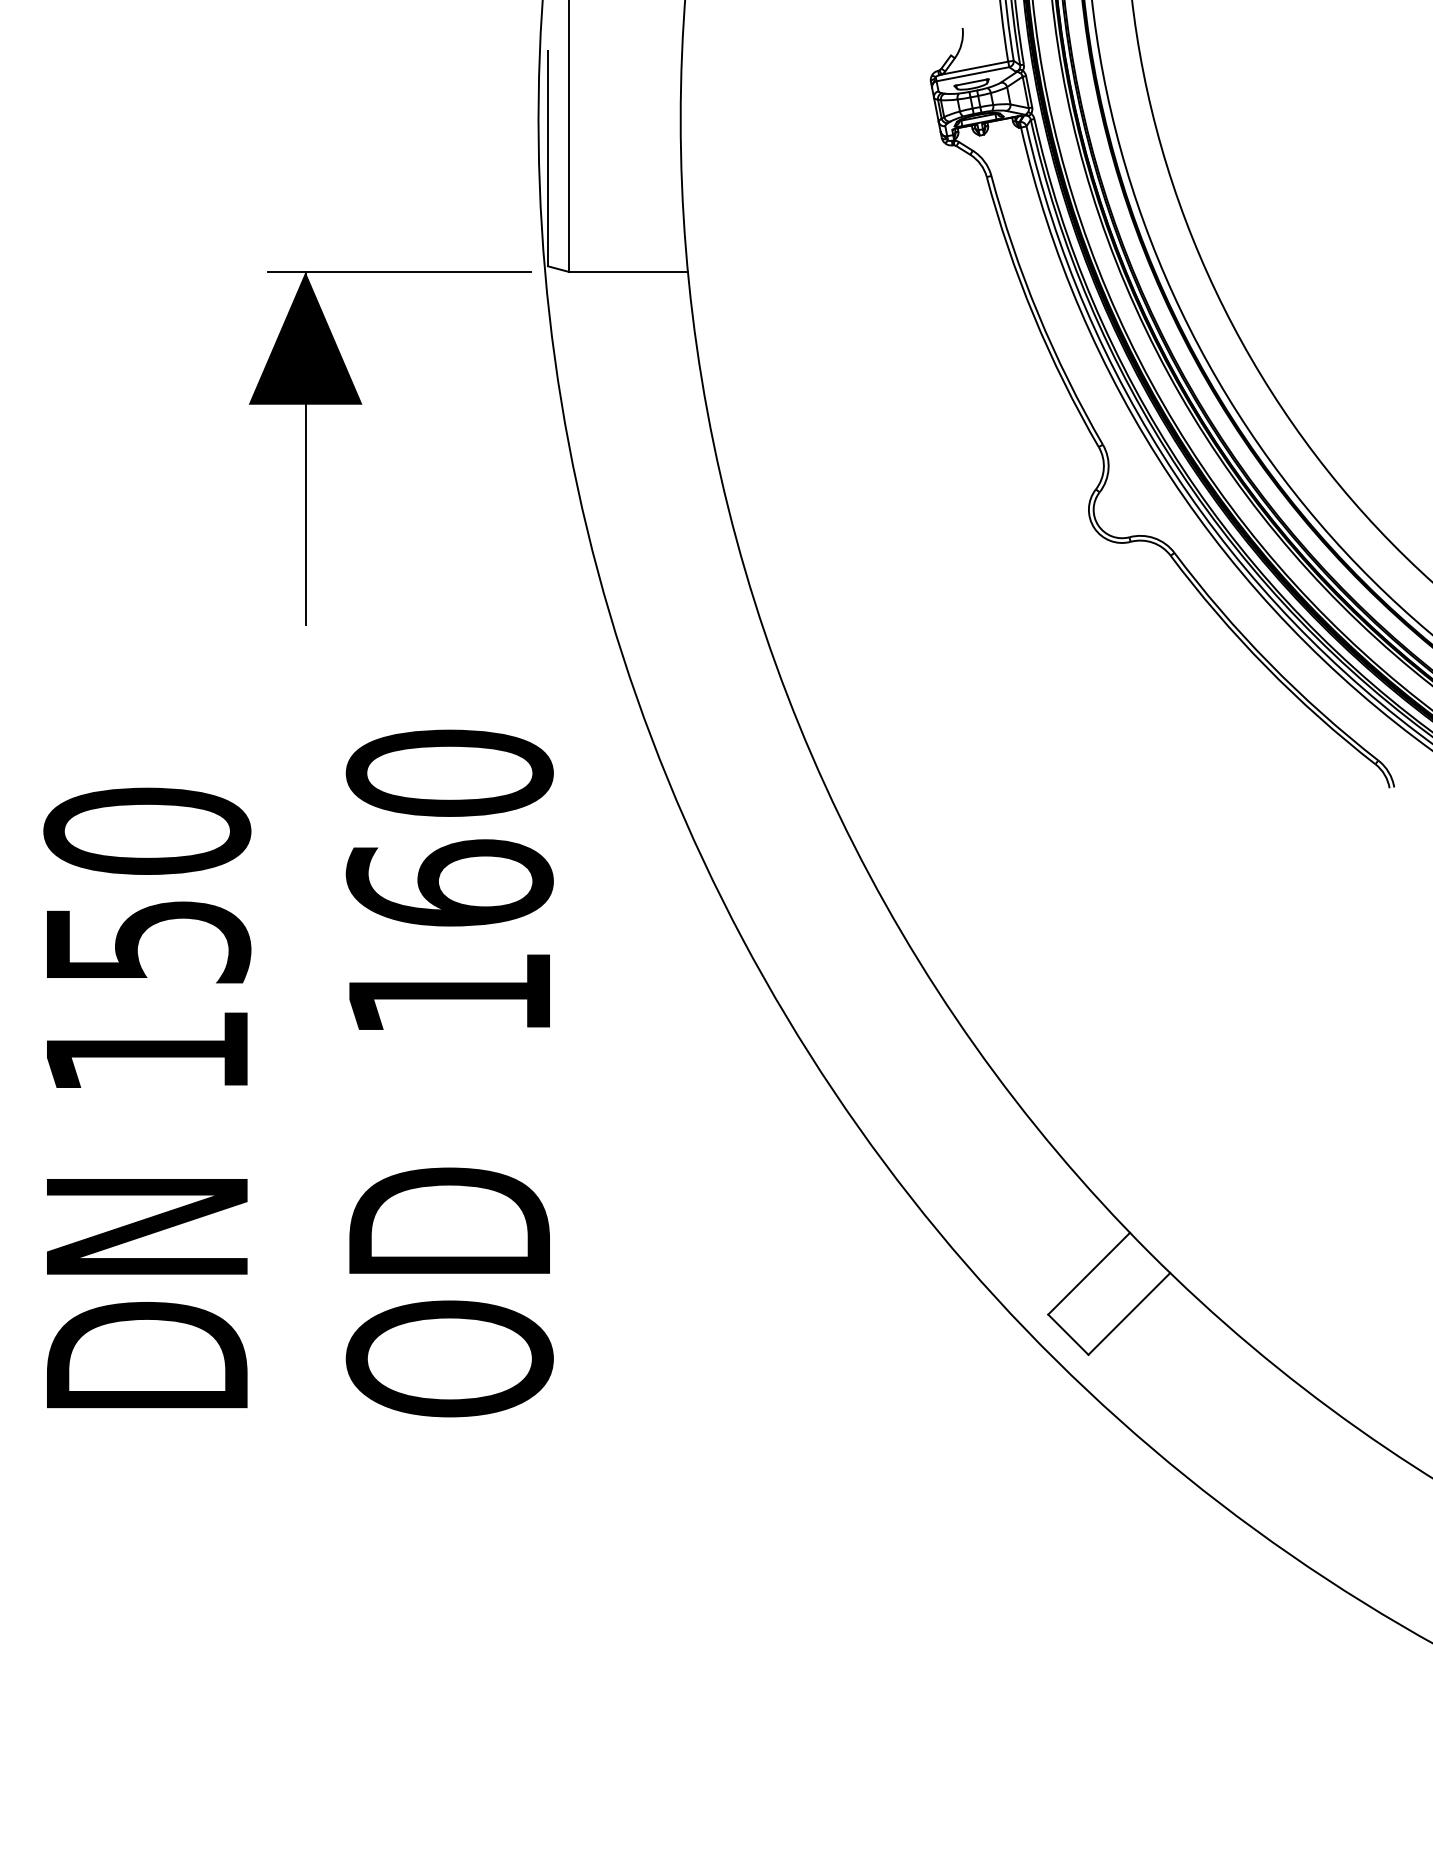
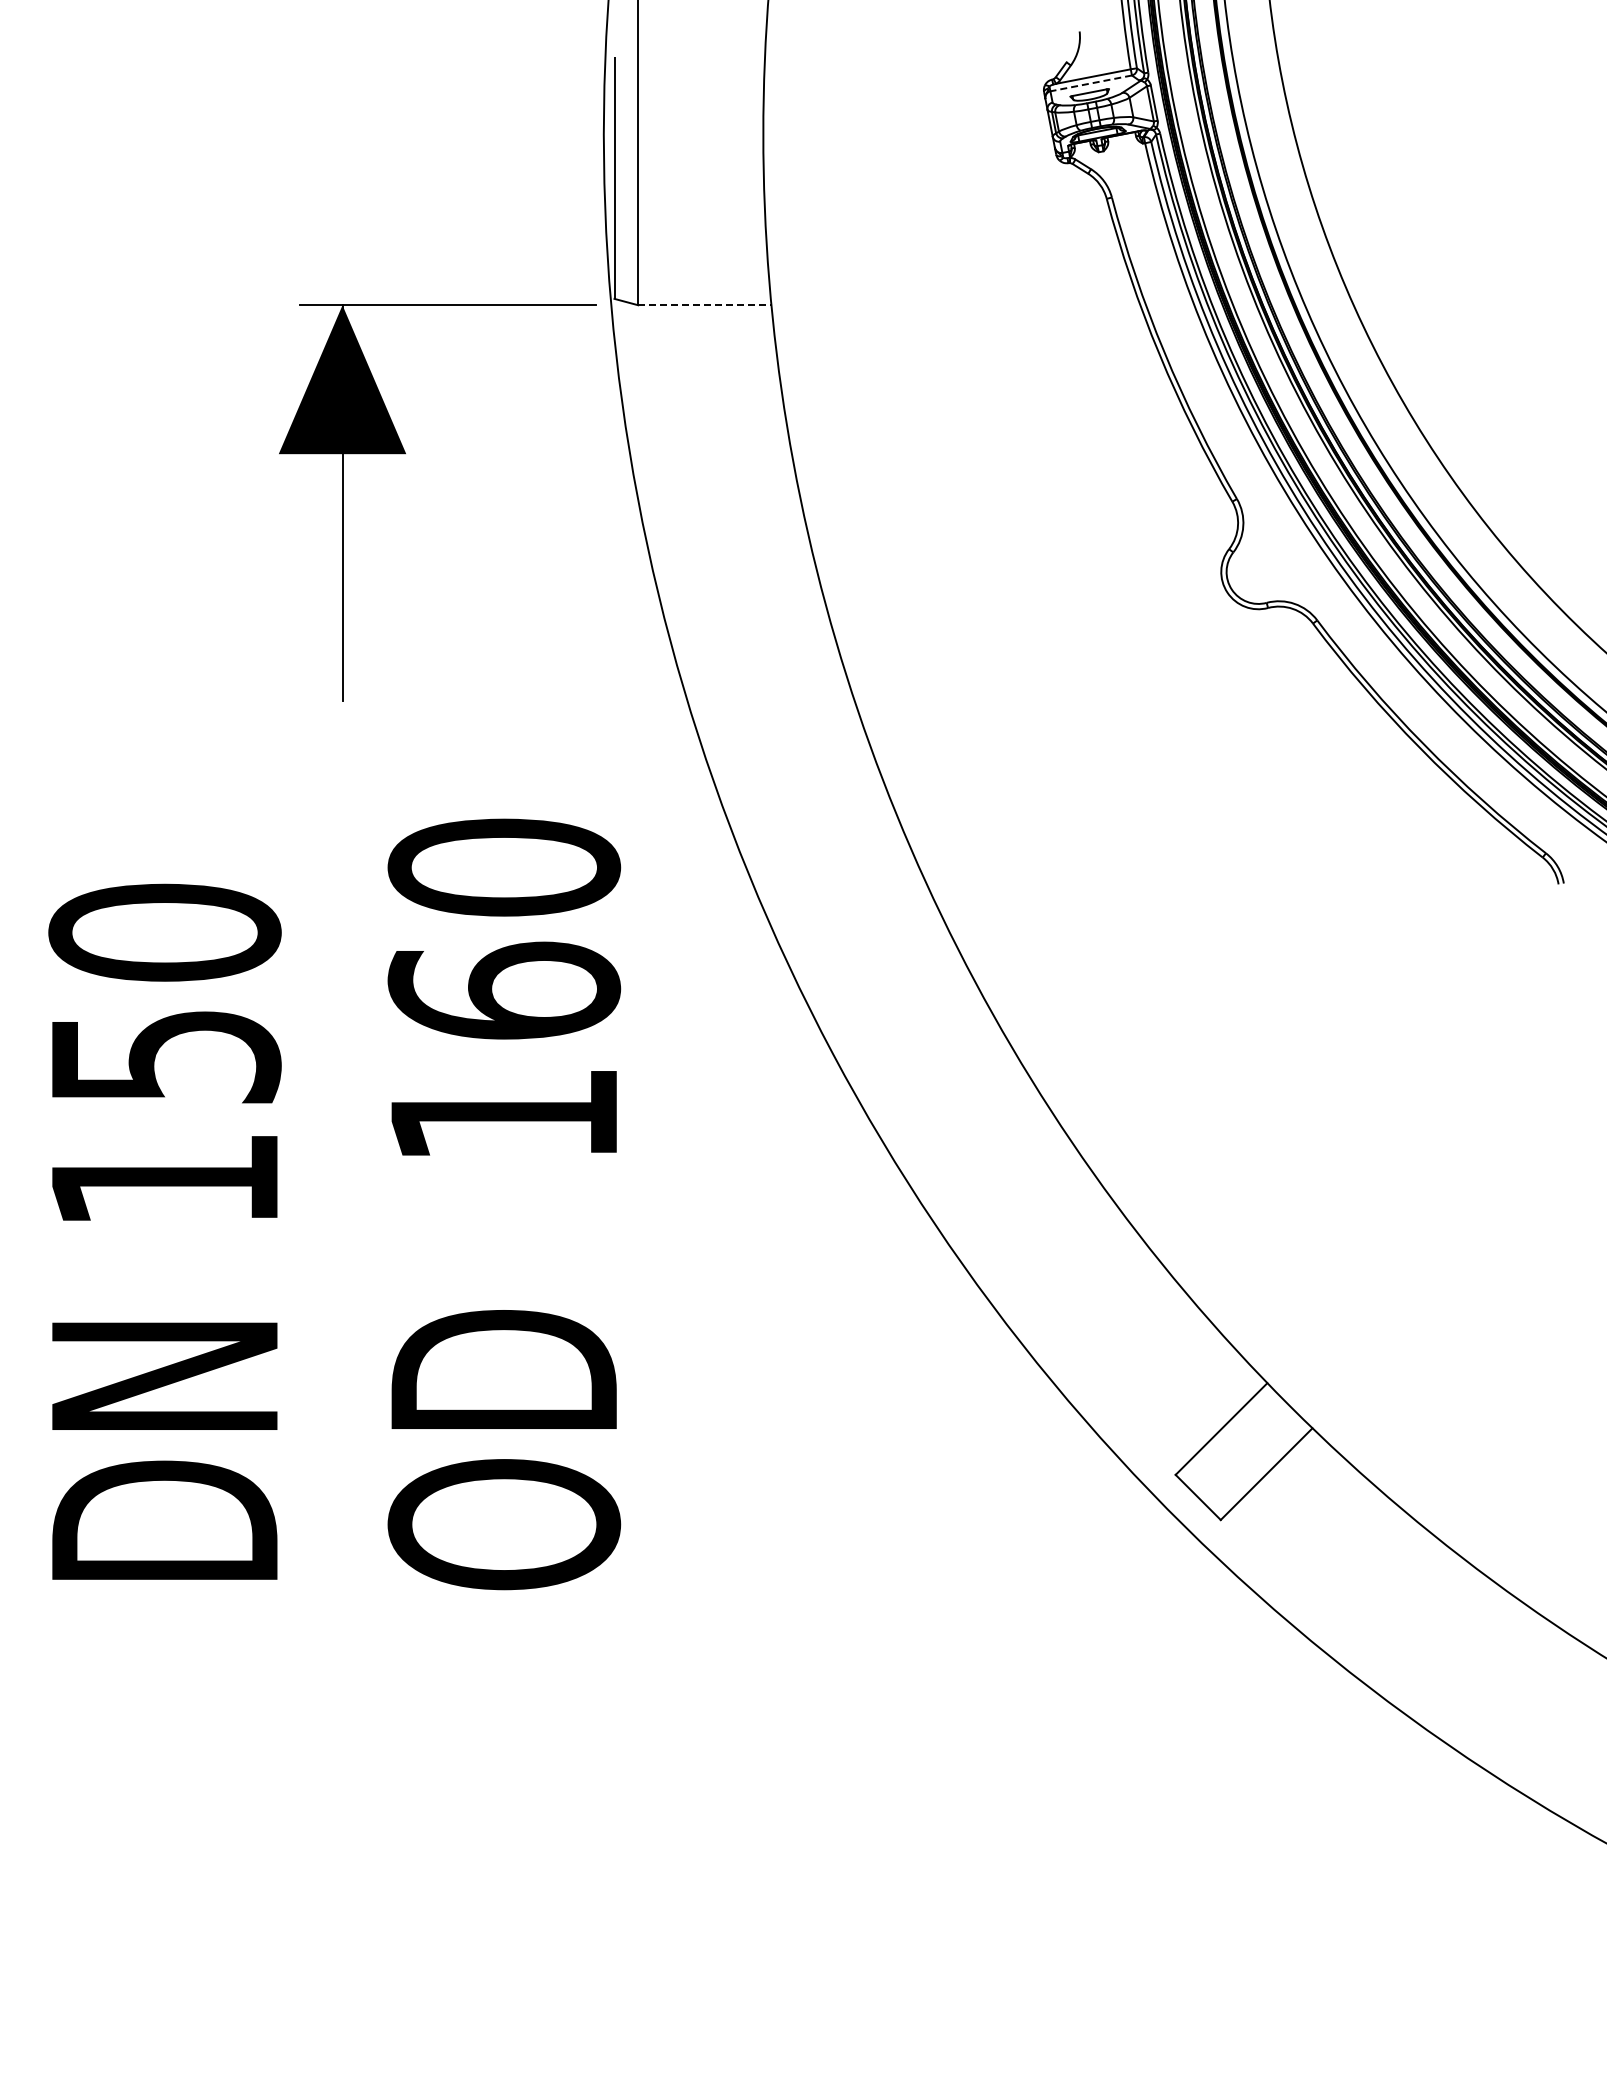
line: (973, 74) -> (1091, 83), solid -> dashed
line: (628, 272) -> (704, 305), solid -> dashed

